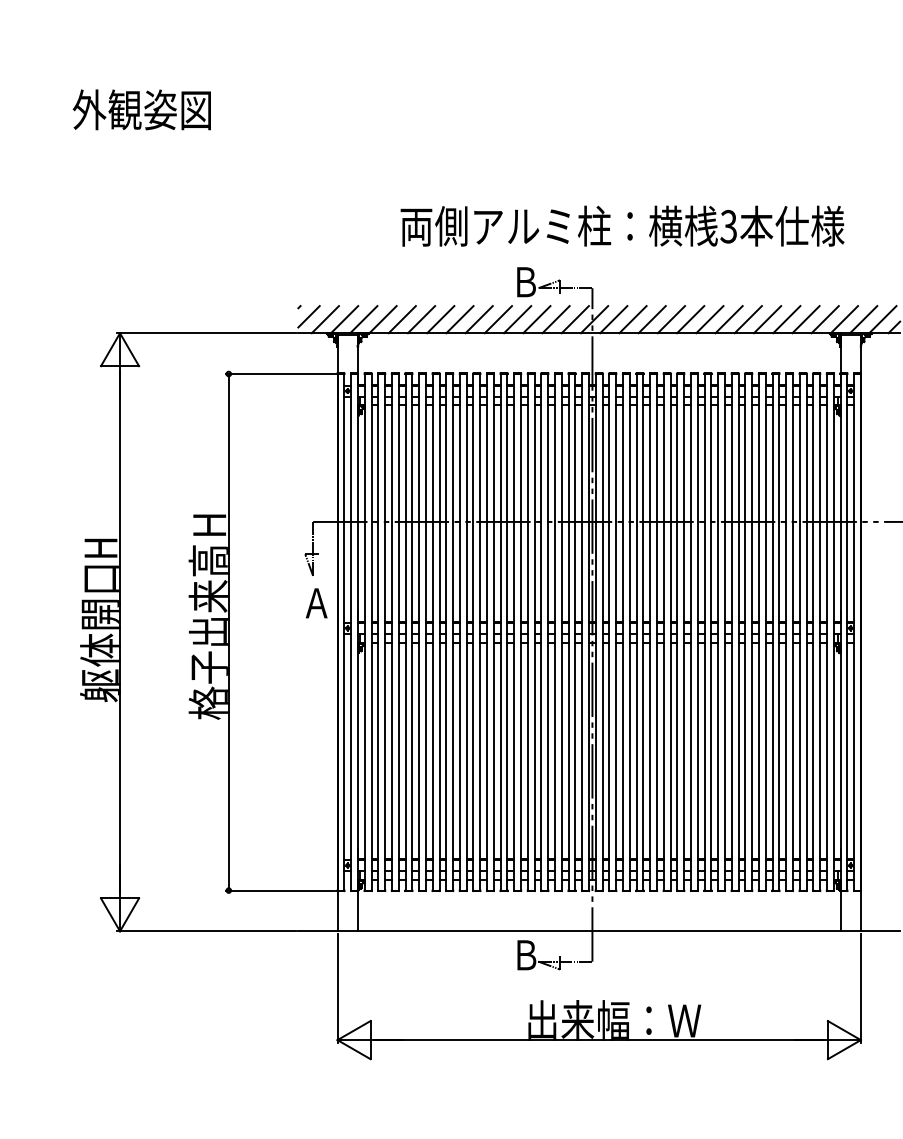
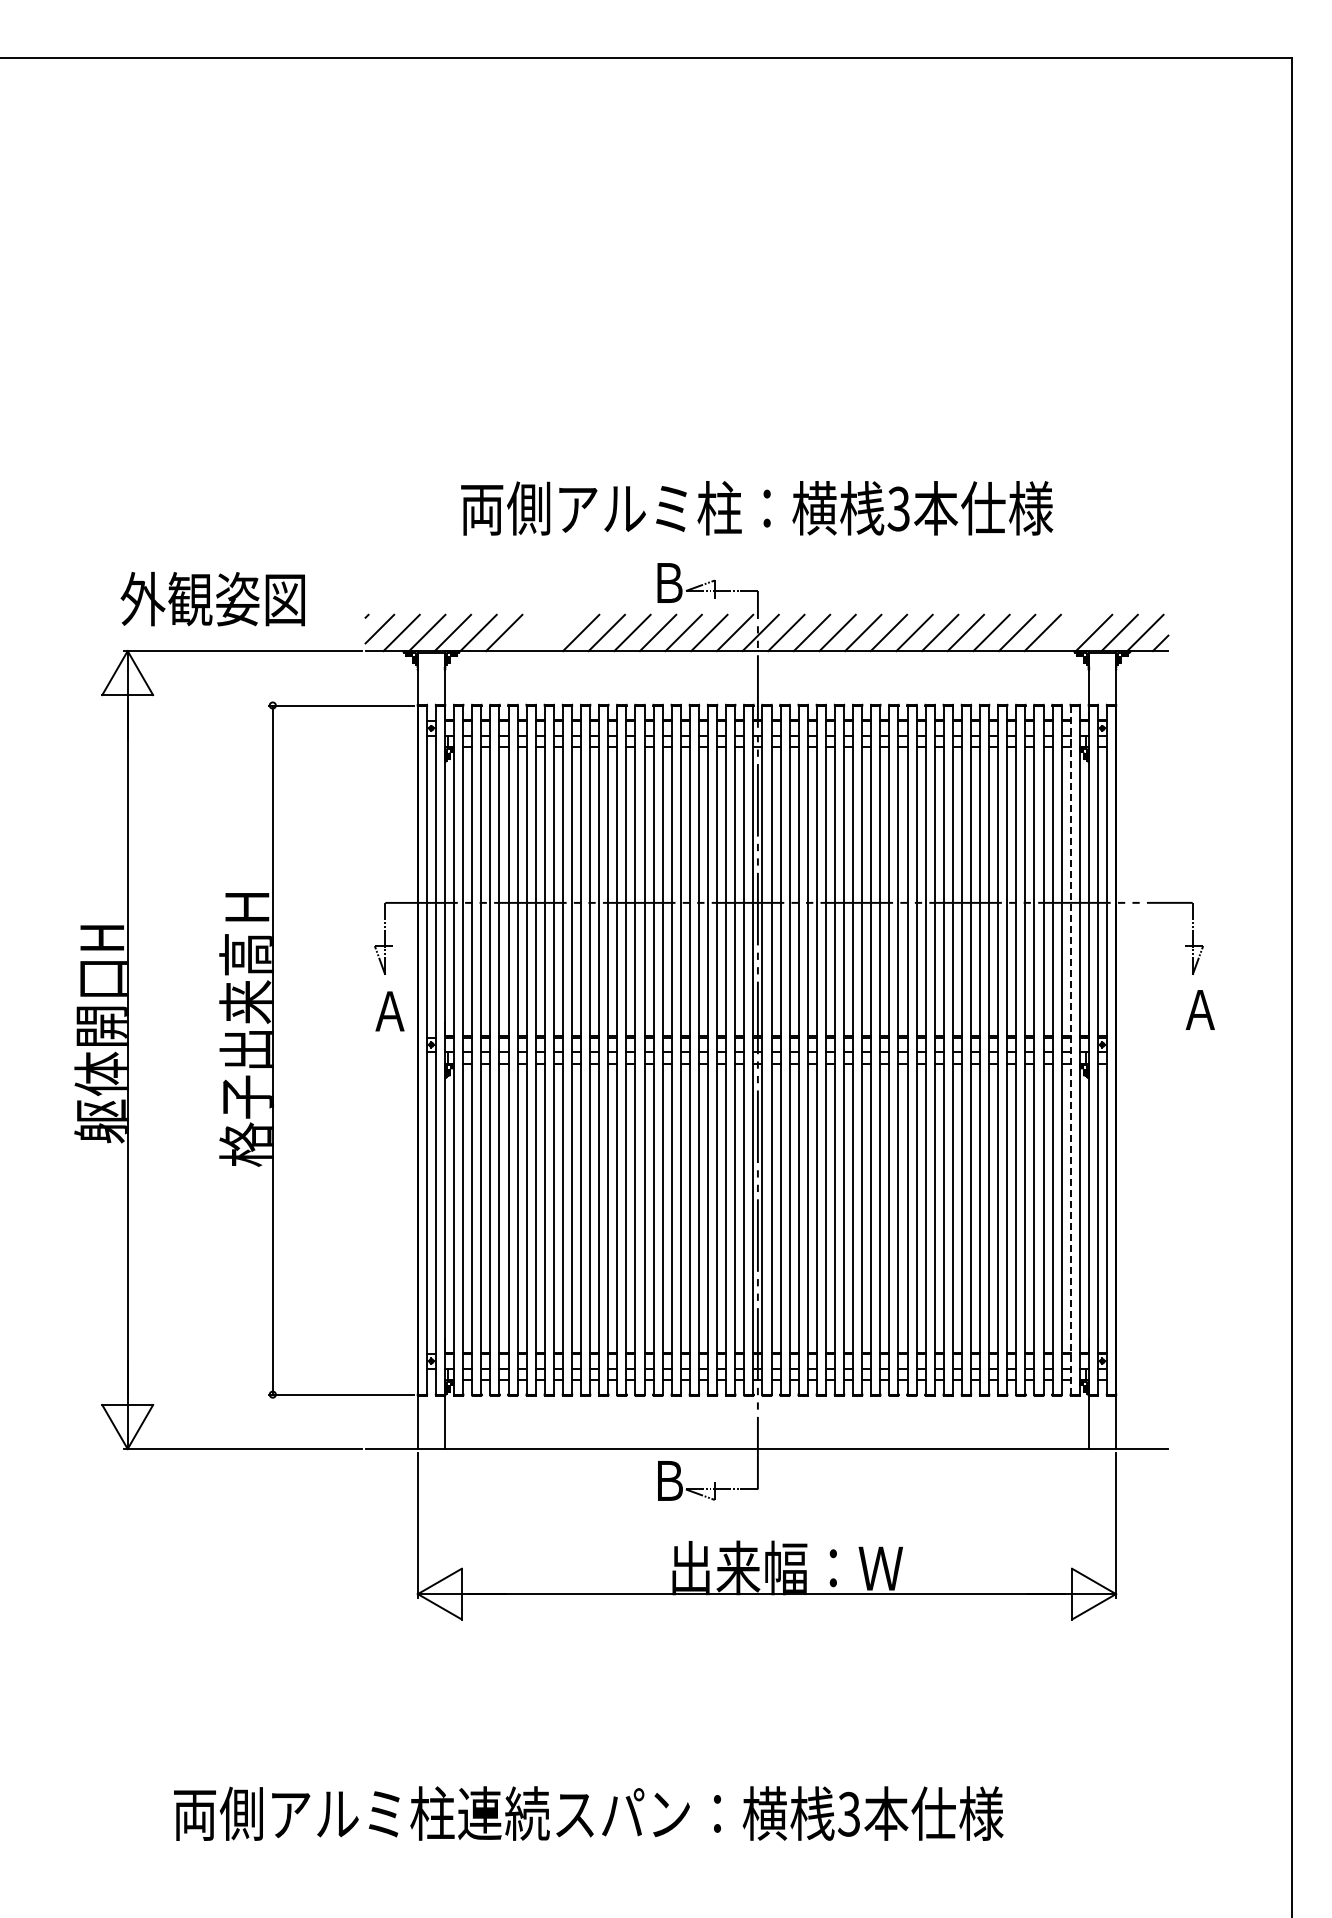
text: (141, 109) -> (212, 598), moved
text: (622, 226) -> (757, 508), moved
line: (421, 319) -> (529, 632), removed
line: (440, 319) -> (555, 632), removed
line: (825, 319) -> (1068, 632), removed
line: (826, 632) -> (1070, 1050), solid -> dashed

